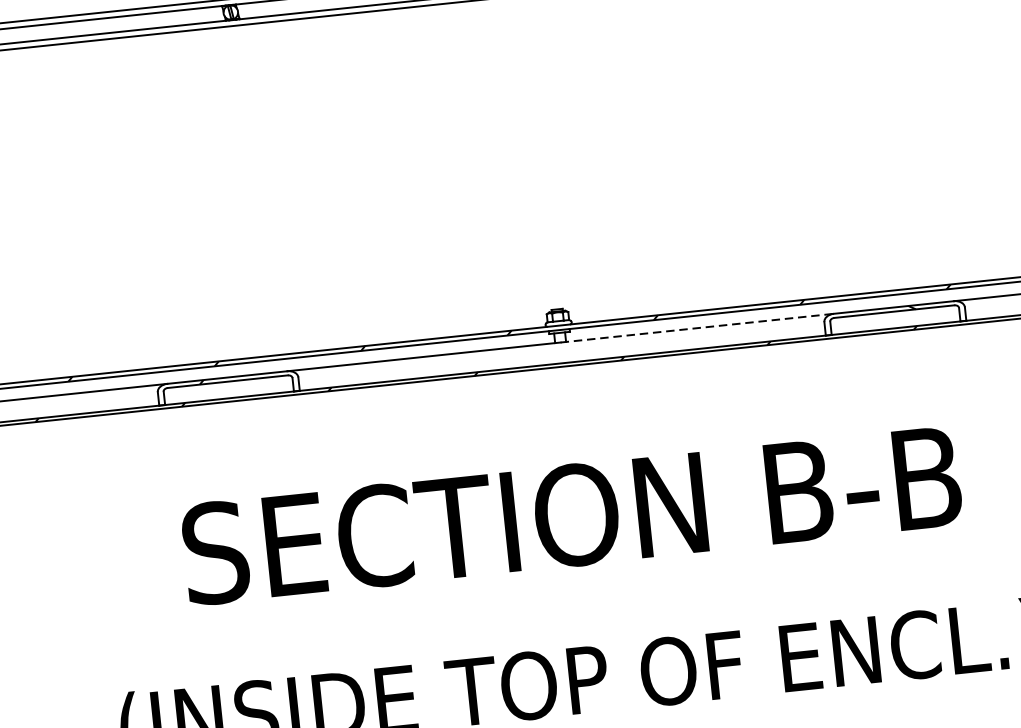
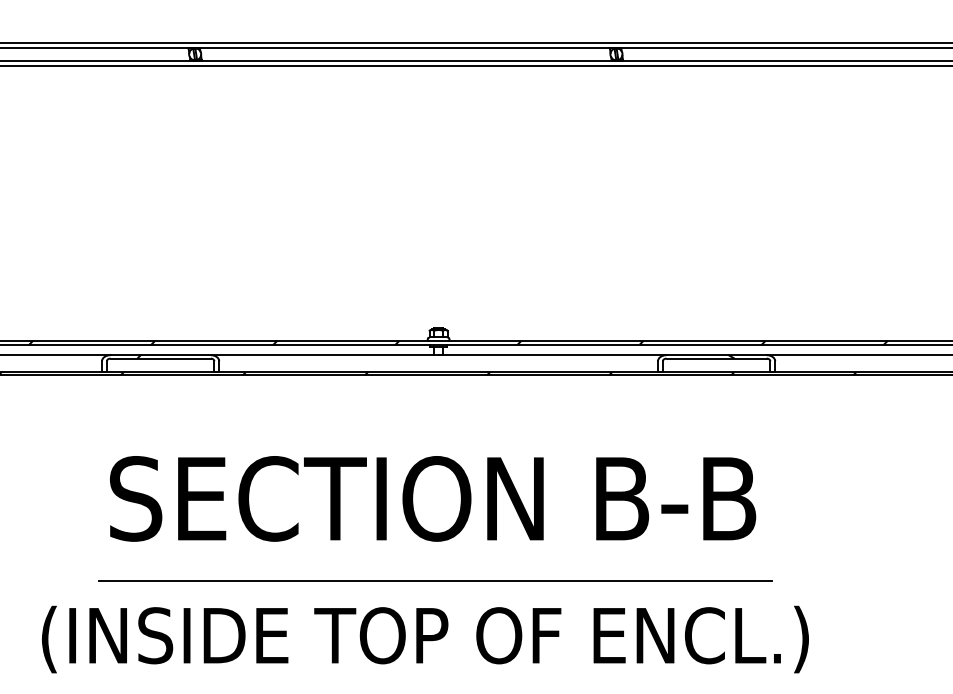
line: (697, 328) -> (552, 355), dashed -> solid
line: (584, 613) -> (434, 580), added

